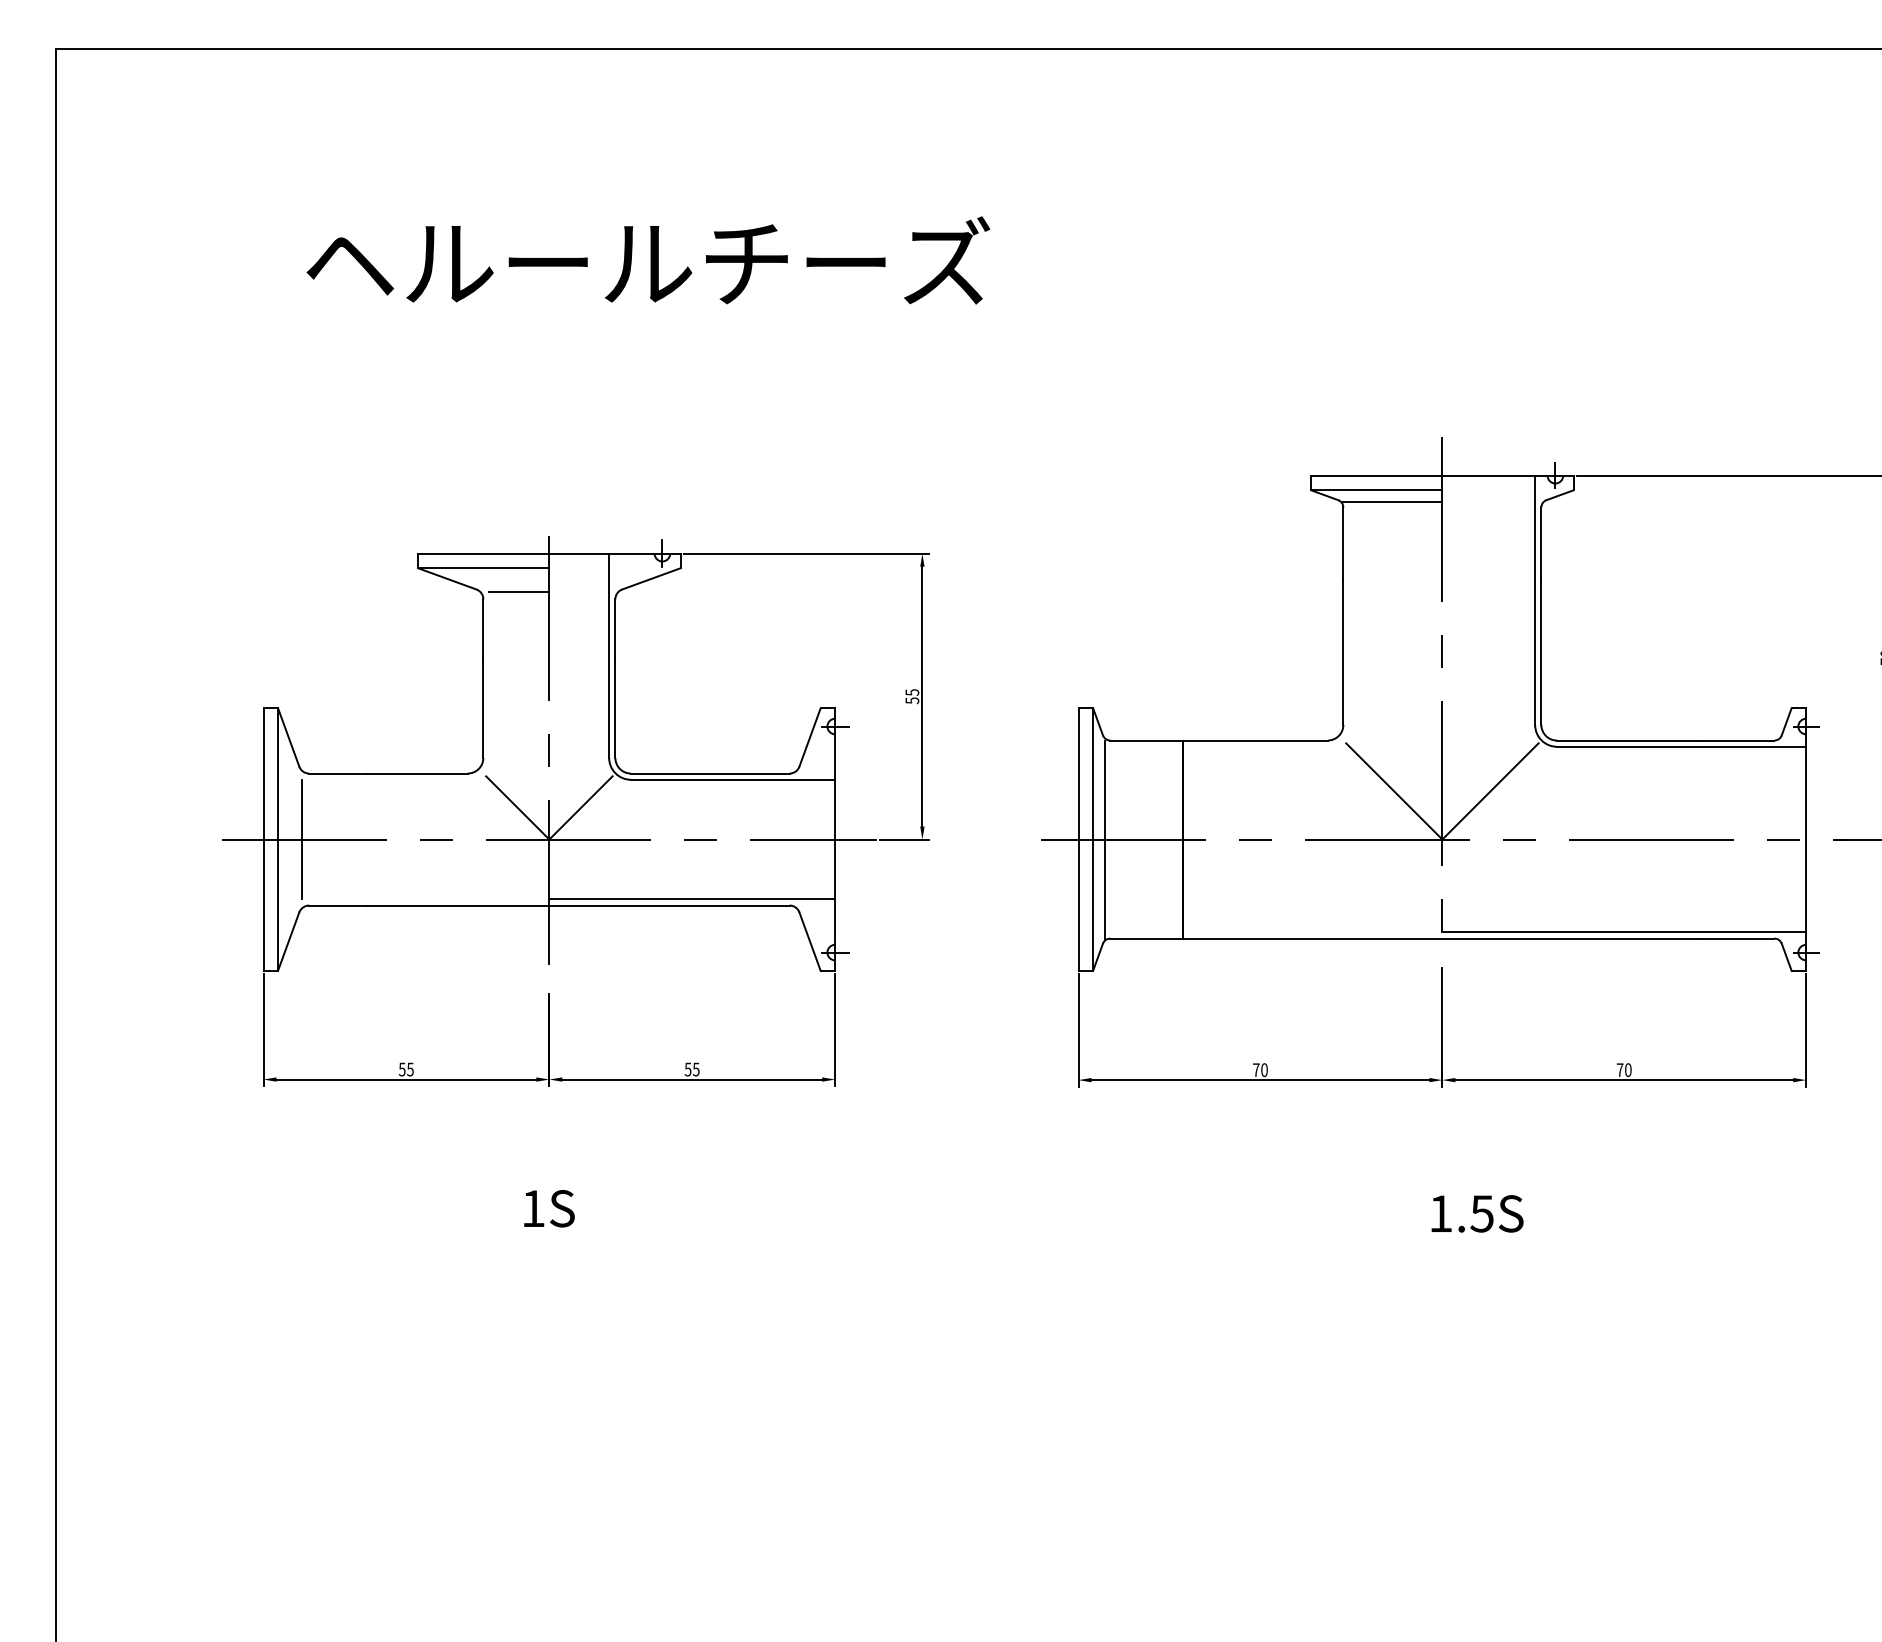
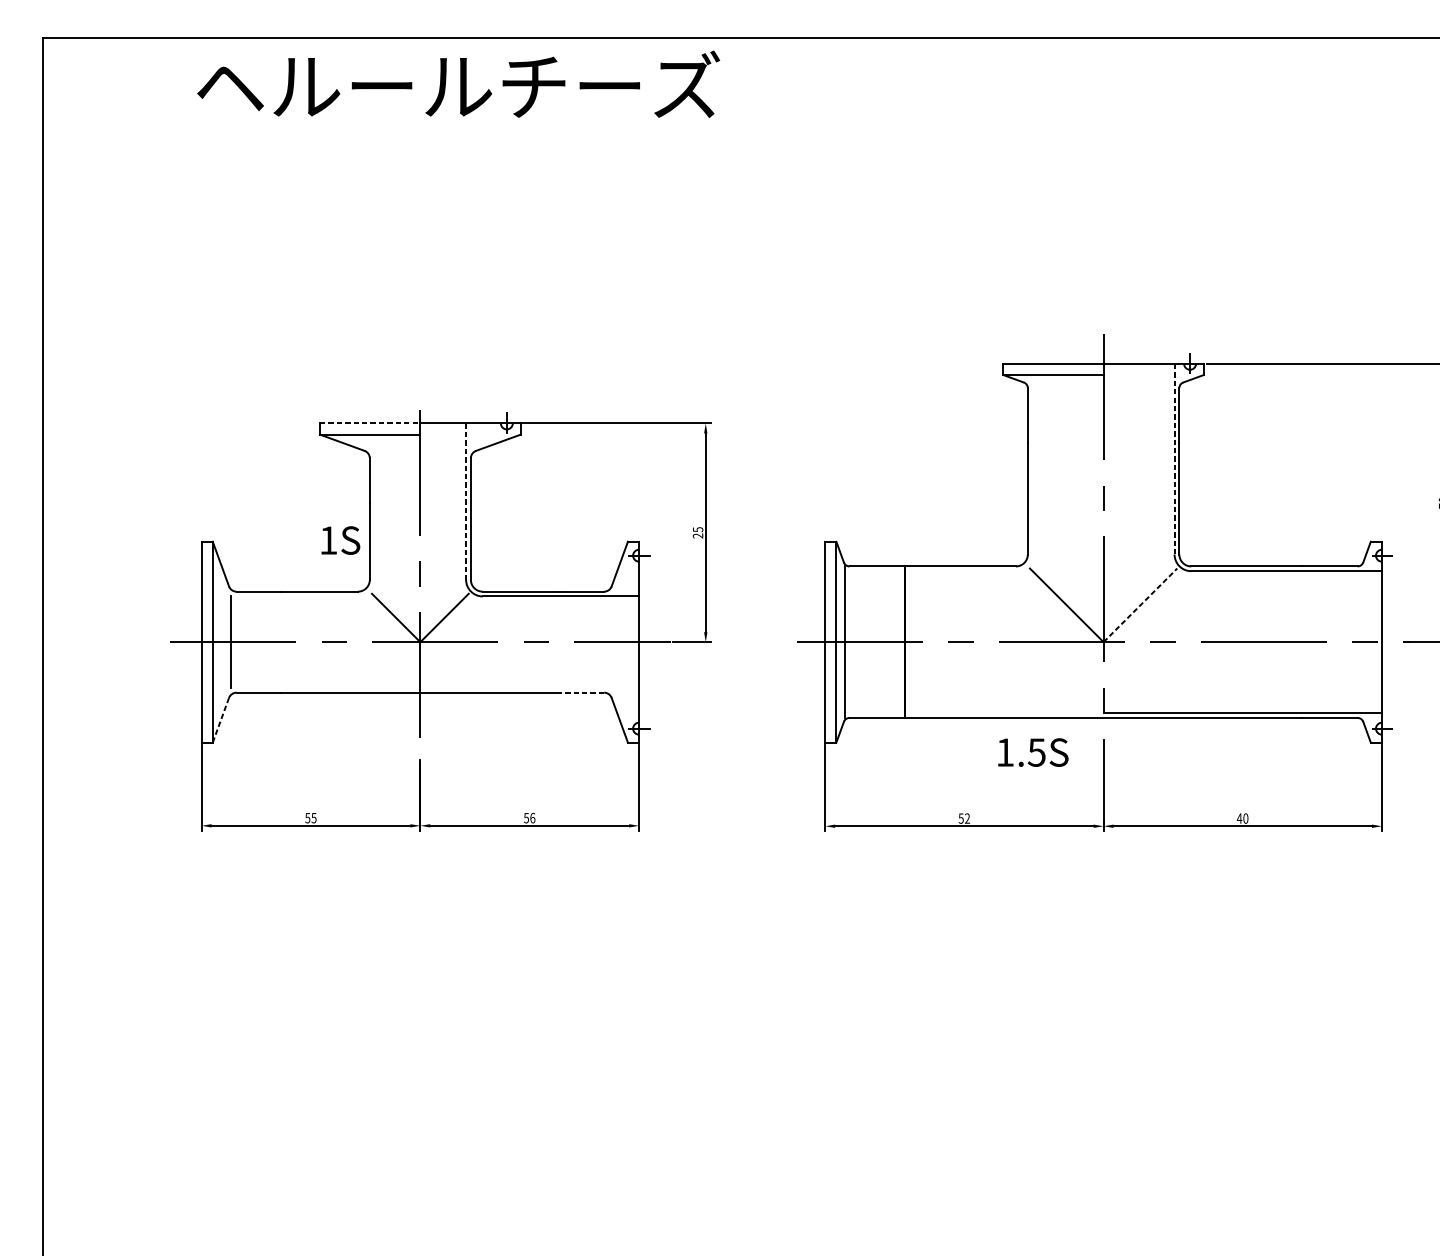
text: (648, 260) -> (458, 84), moved
line: (1392, 502) -> (1065, 384), removed
line: (483, 553) -> (369, 423), solid -> dashed
line: (519, 592) -> (397, 453), removed
line: (1535, 600) -> (1174, 459), solid -> dashed
line: (609, 656) -> (466, 502), solid -> dashed
text: (912, 700) -> (698, 535), 55 -> 25
line: (1490, 791) -> (1140, 605), solid -> dashed
line: (692, 899) -> (529, 688), removed
line: (759, 905) -> (581, 692), solid -> dashed
line: (288, 941) -> (220, 720), solid -> dashed
text: (695, 1069) -> (532, 818), 55 -> 56
text: (1619, 1069) -> (1239, 818), 70 -> 40
text: (1259, 1070) -> (963, 818), 70 -> 52
text: (549, 1208) -> (340, 540), moved
text: (1477, 1213) -> (1033, 752), moved

